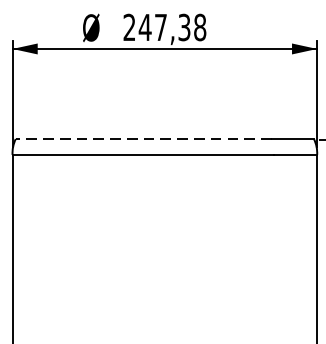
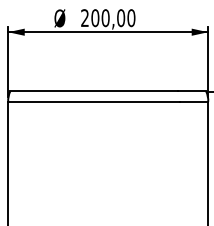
text: (172, 28) -> (113, 18), 247,38 -> 200,00
line: (143, 139) -> (94, 91), dashed -> solid

